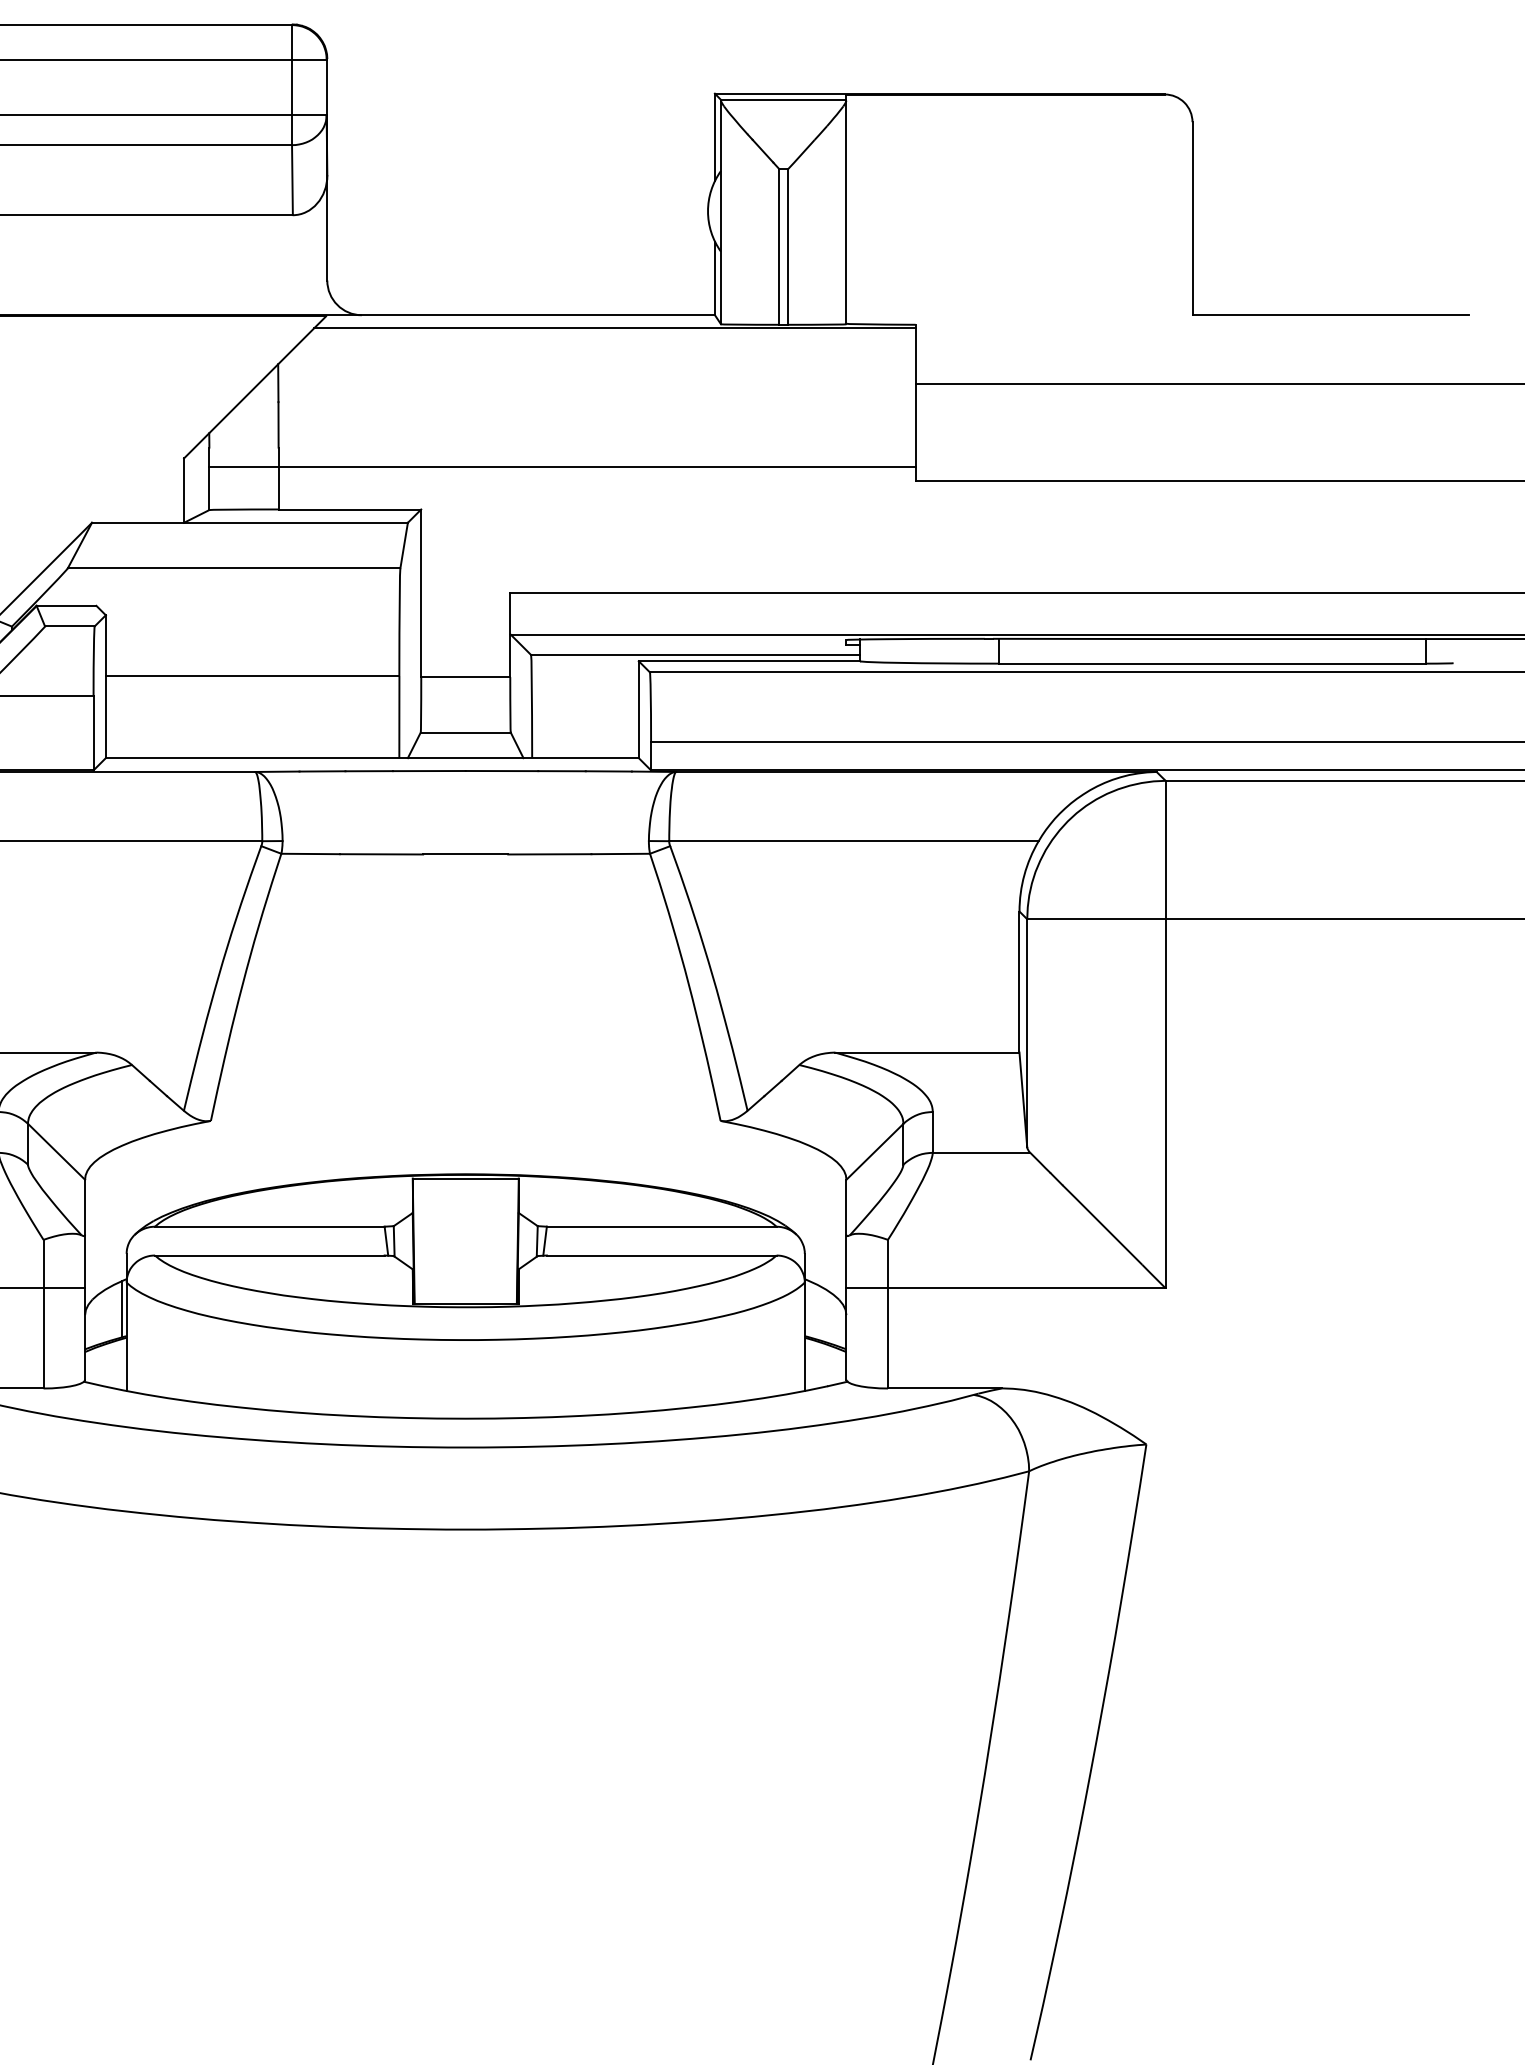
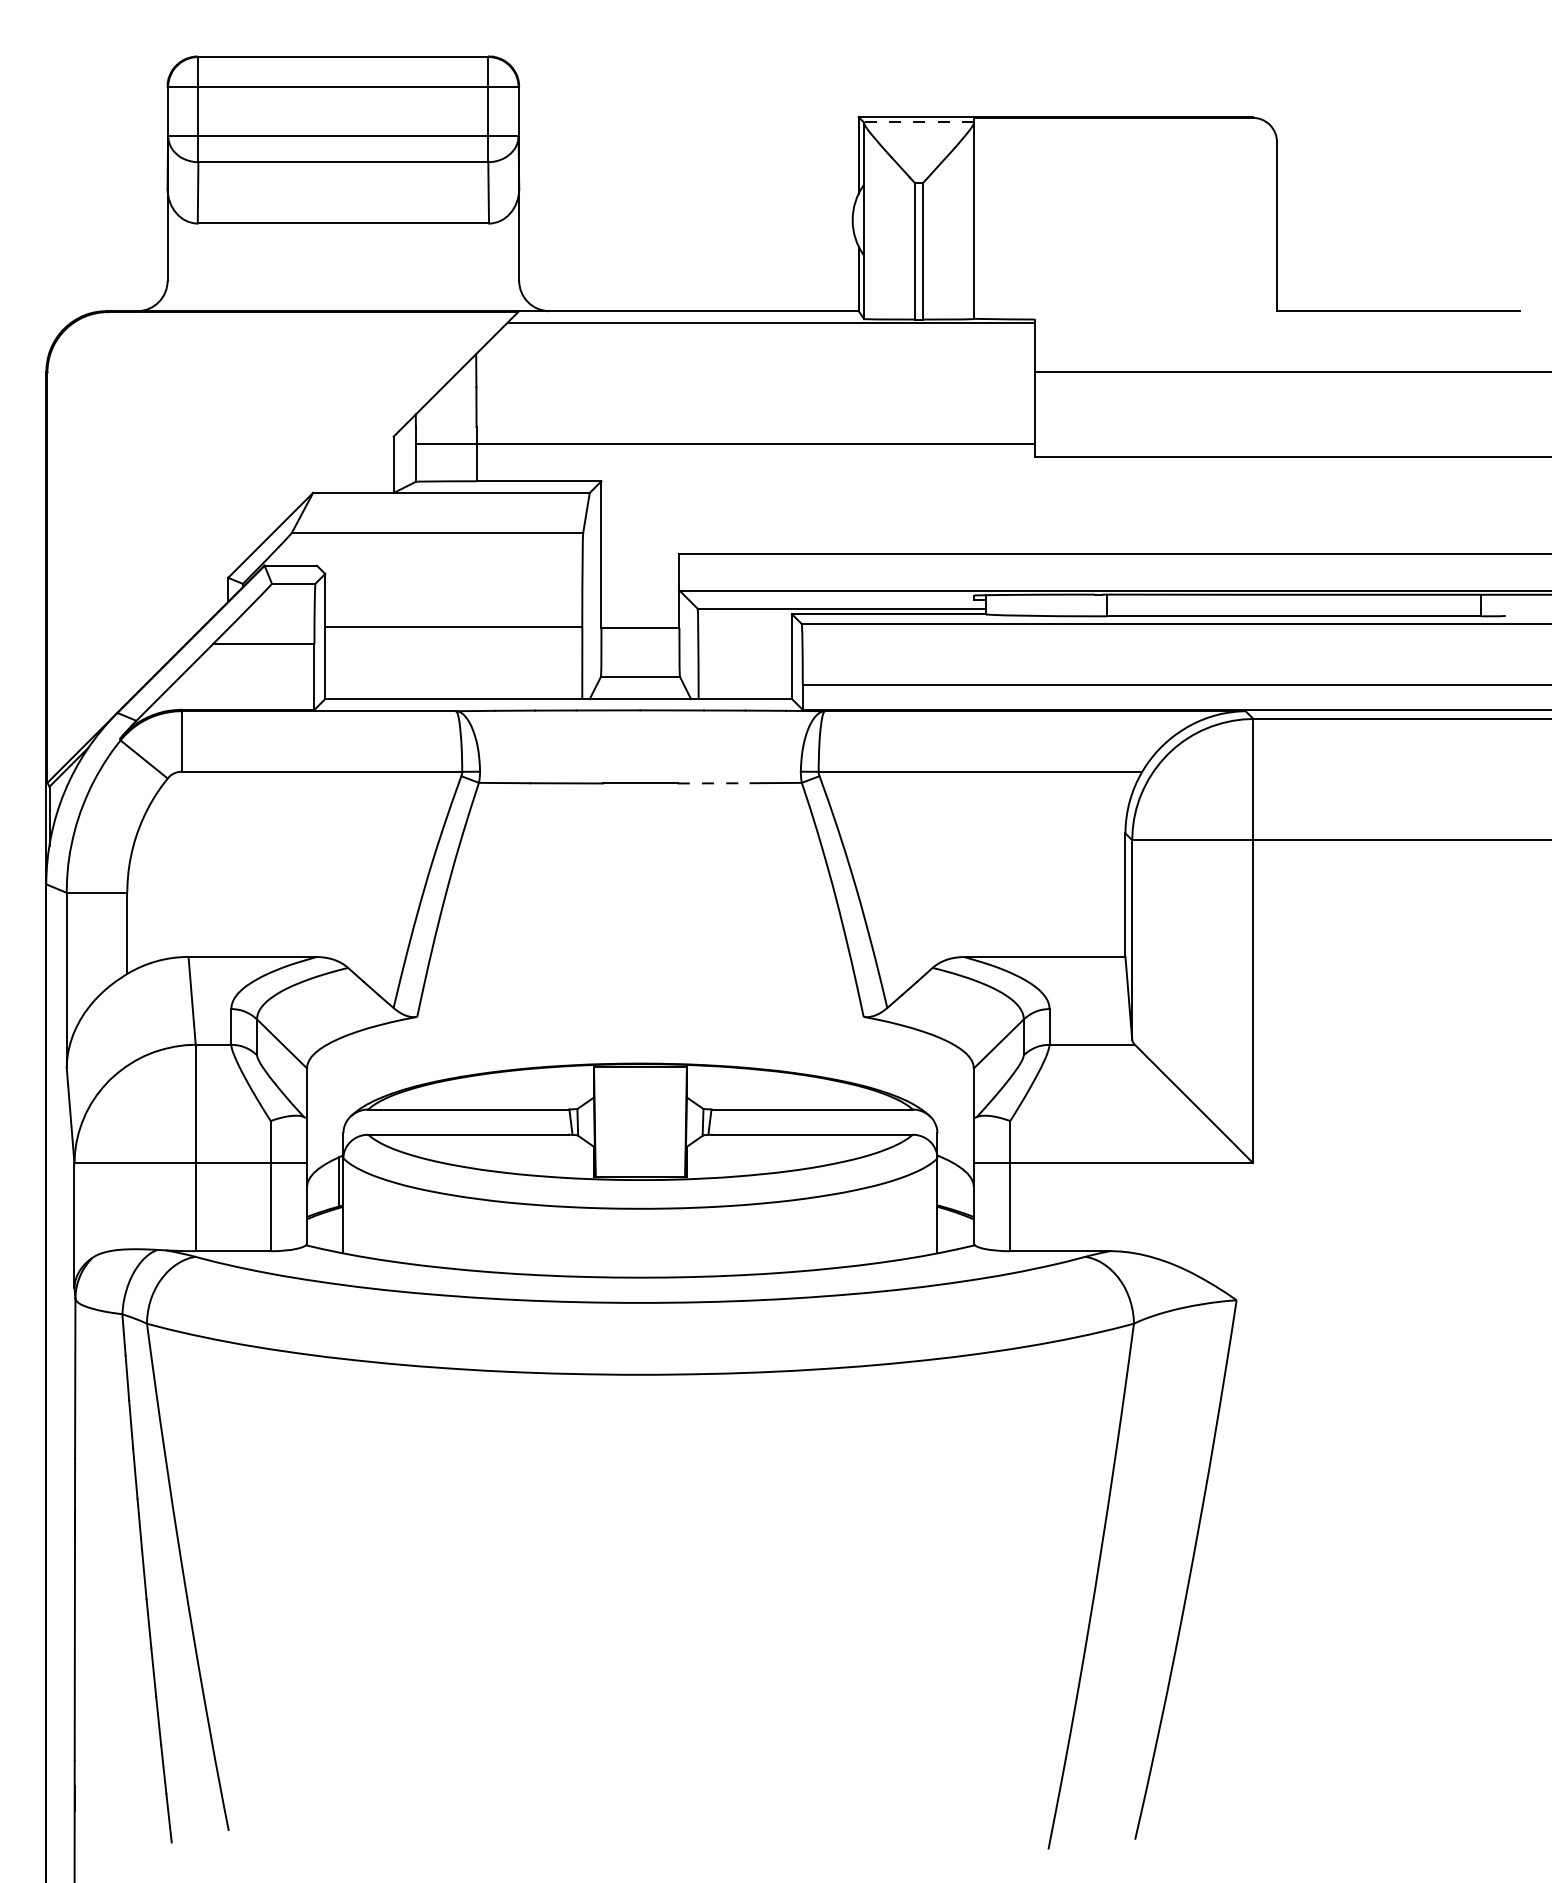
line: (783, 99) -> (918, 122), solid -> dashed
line: (550, 854) -> (714, 783), solid -> dashed

